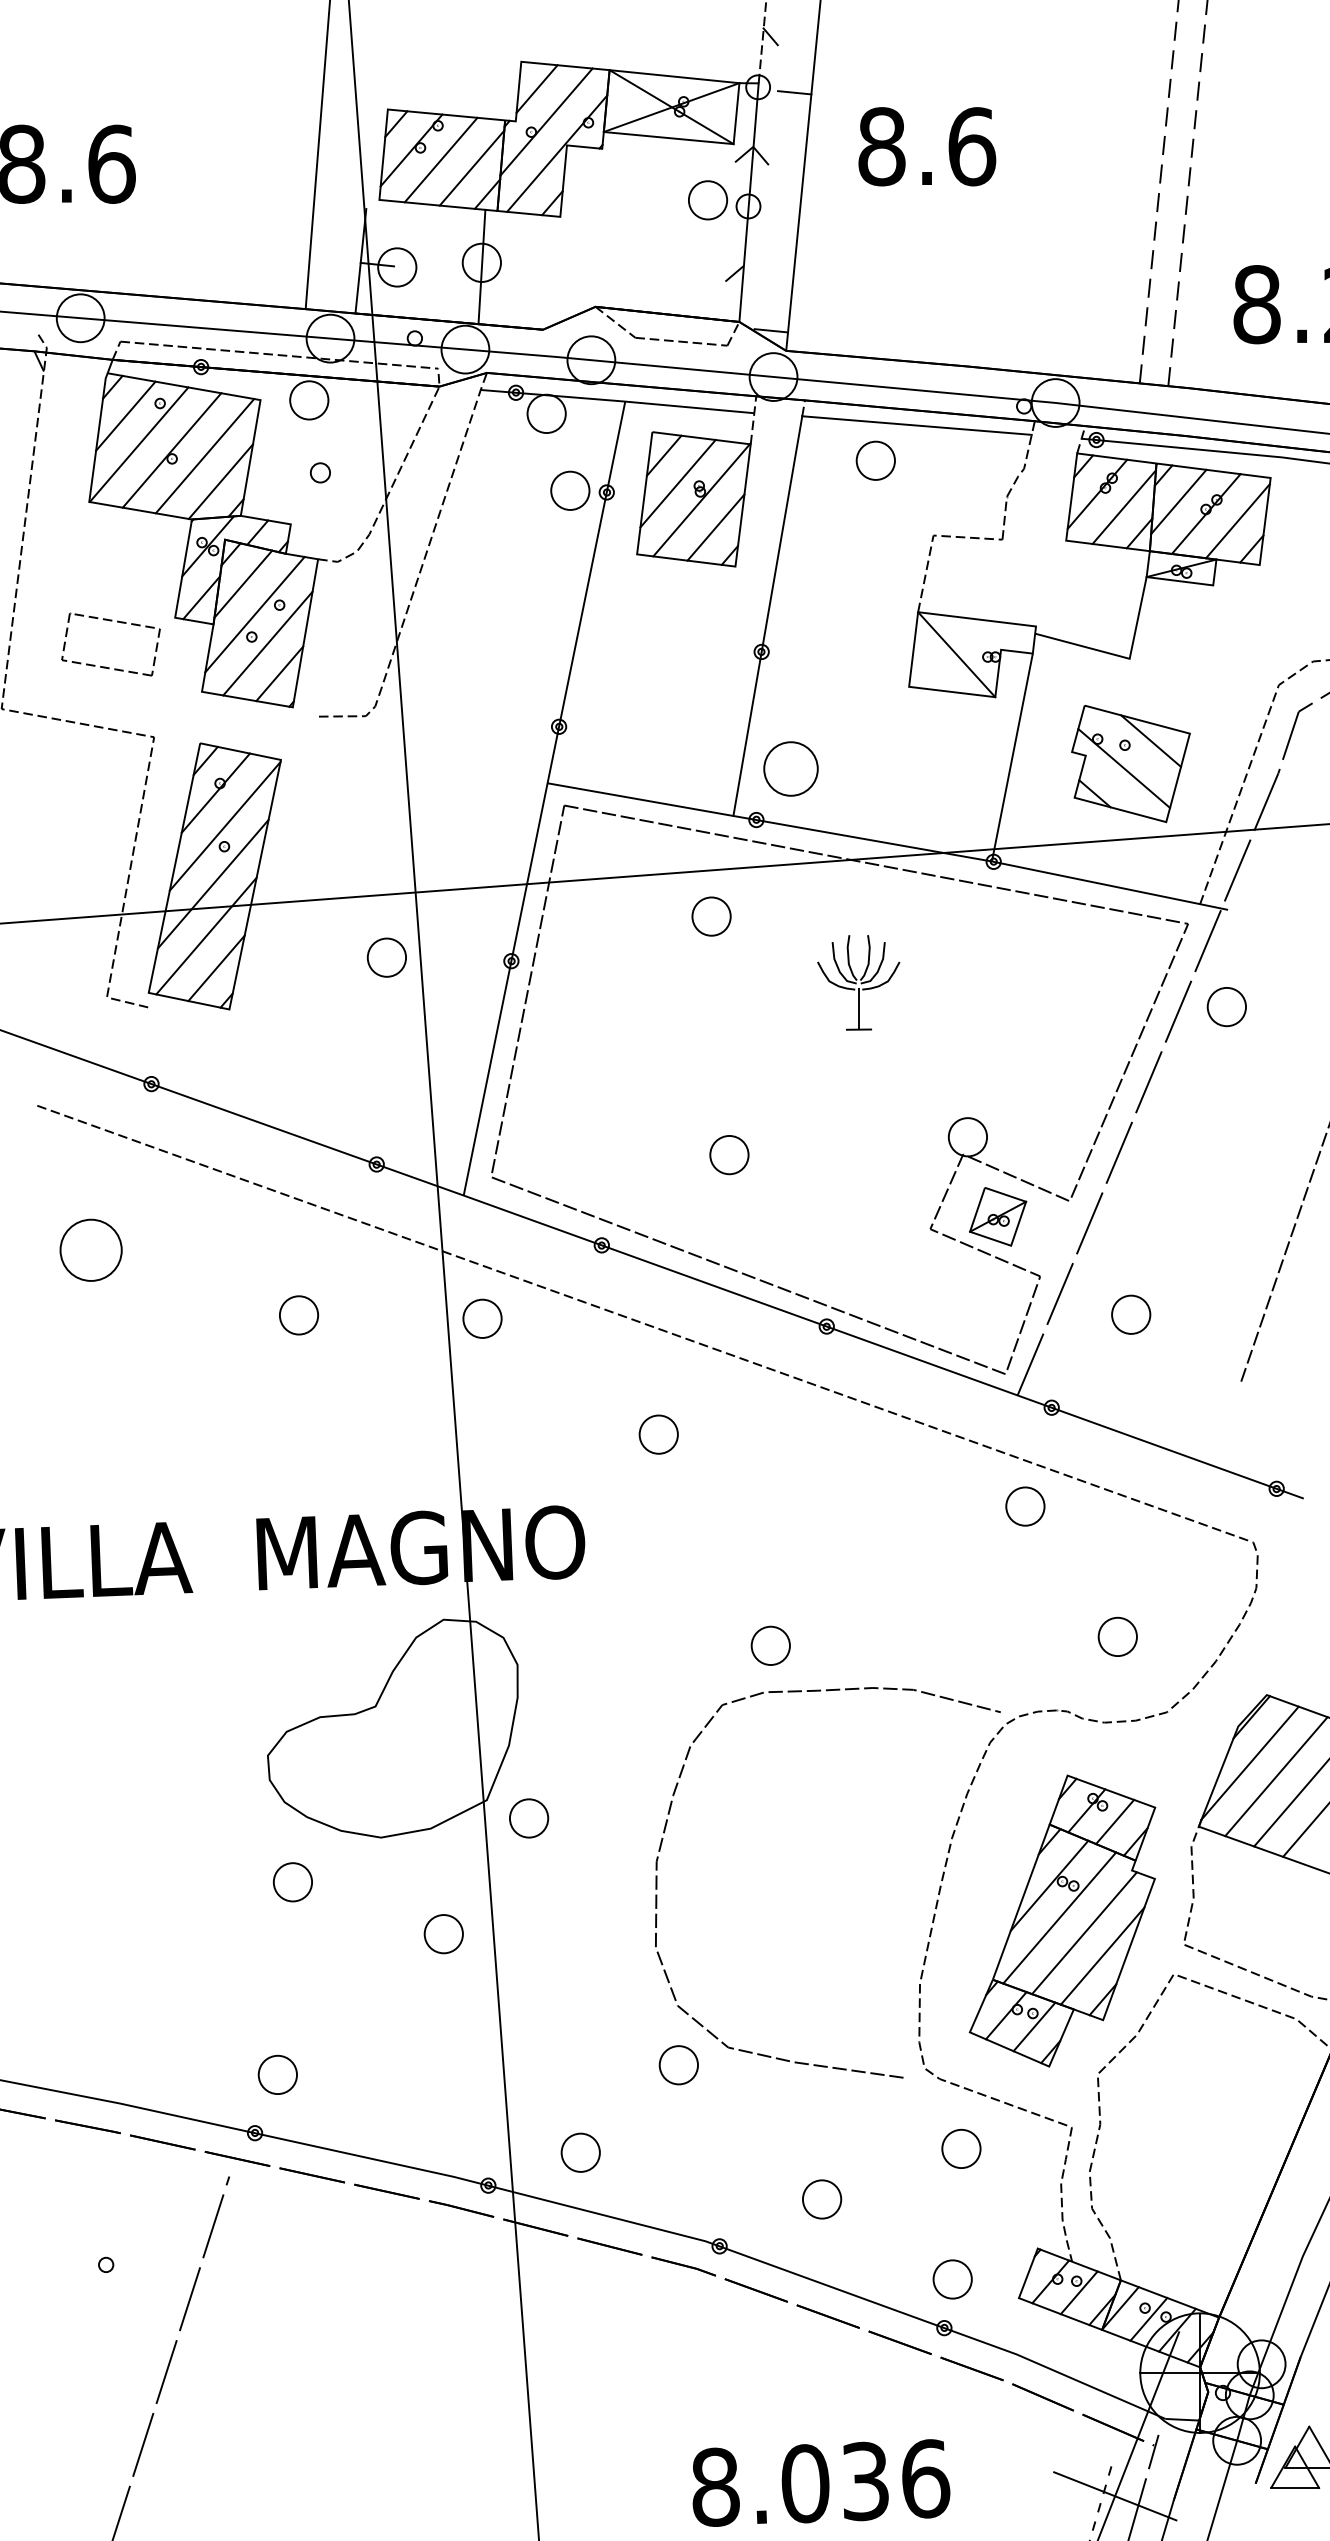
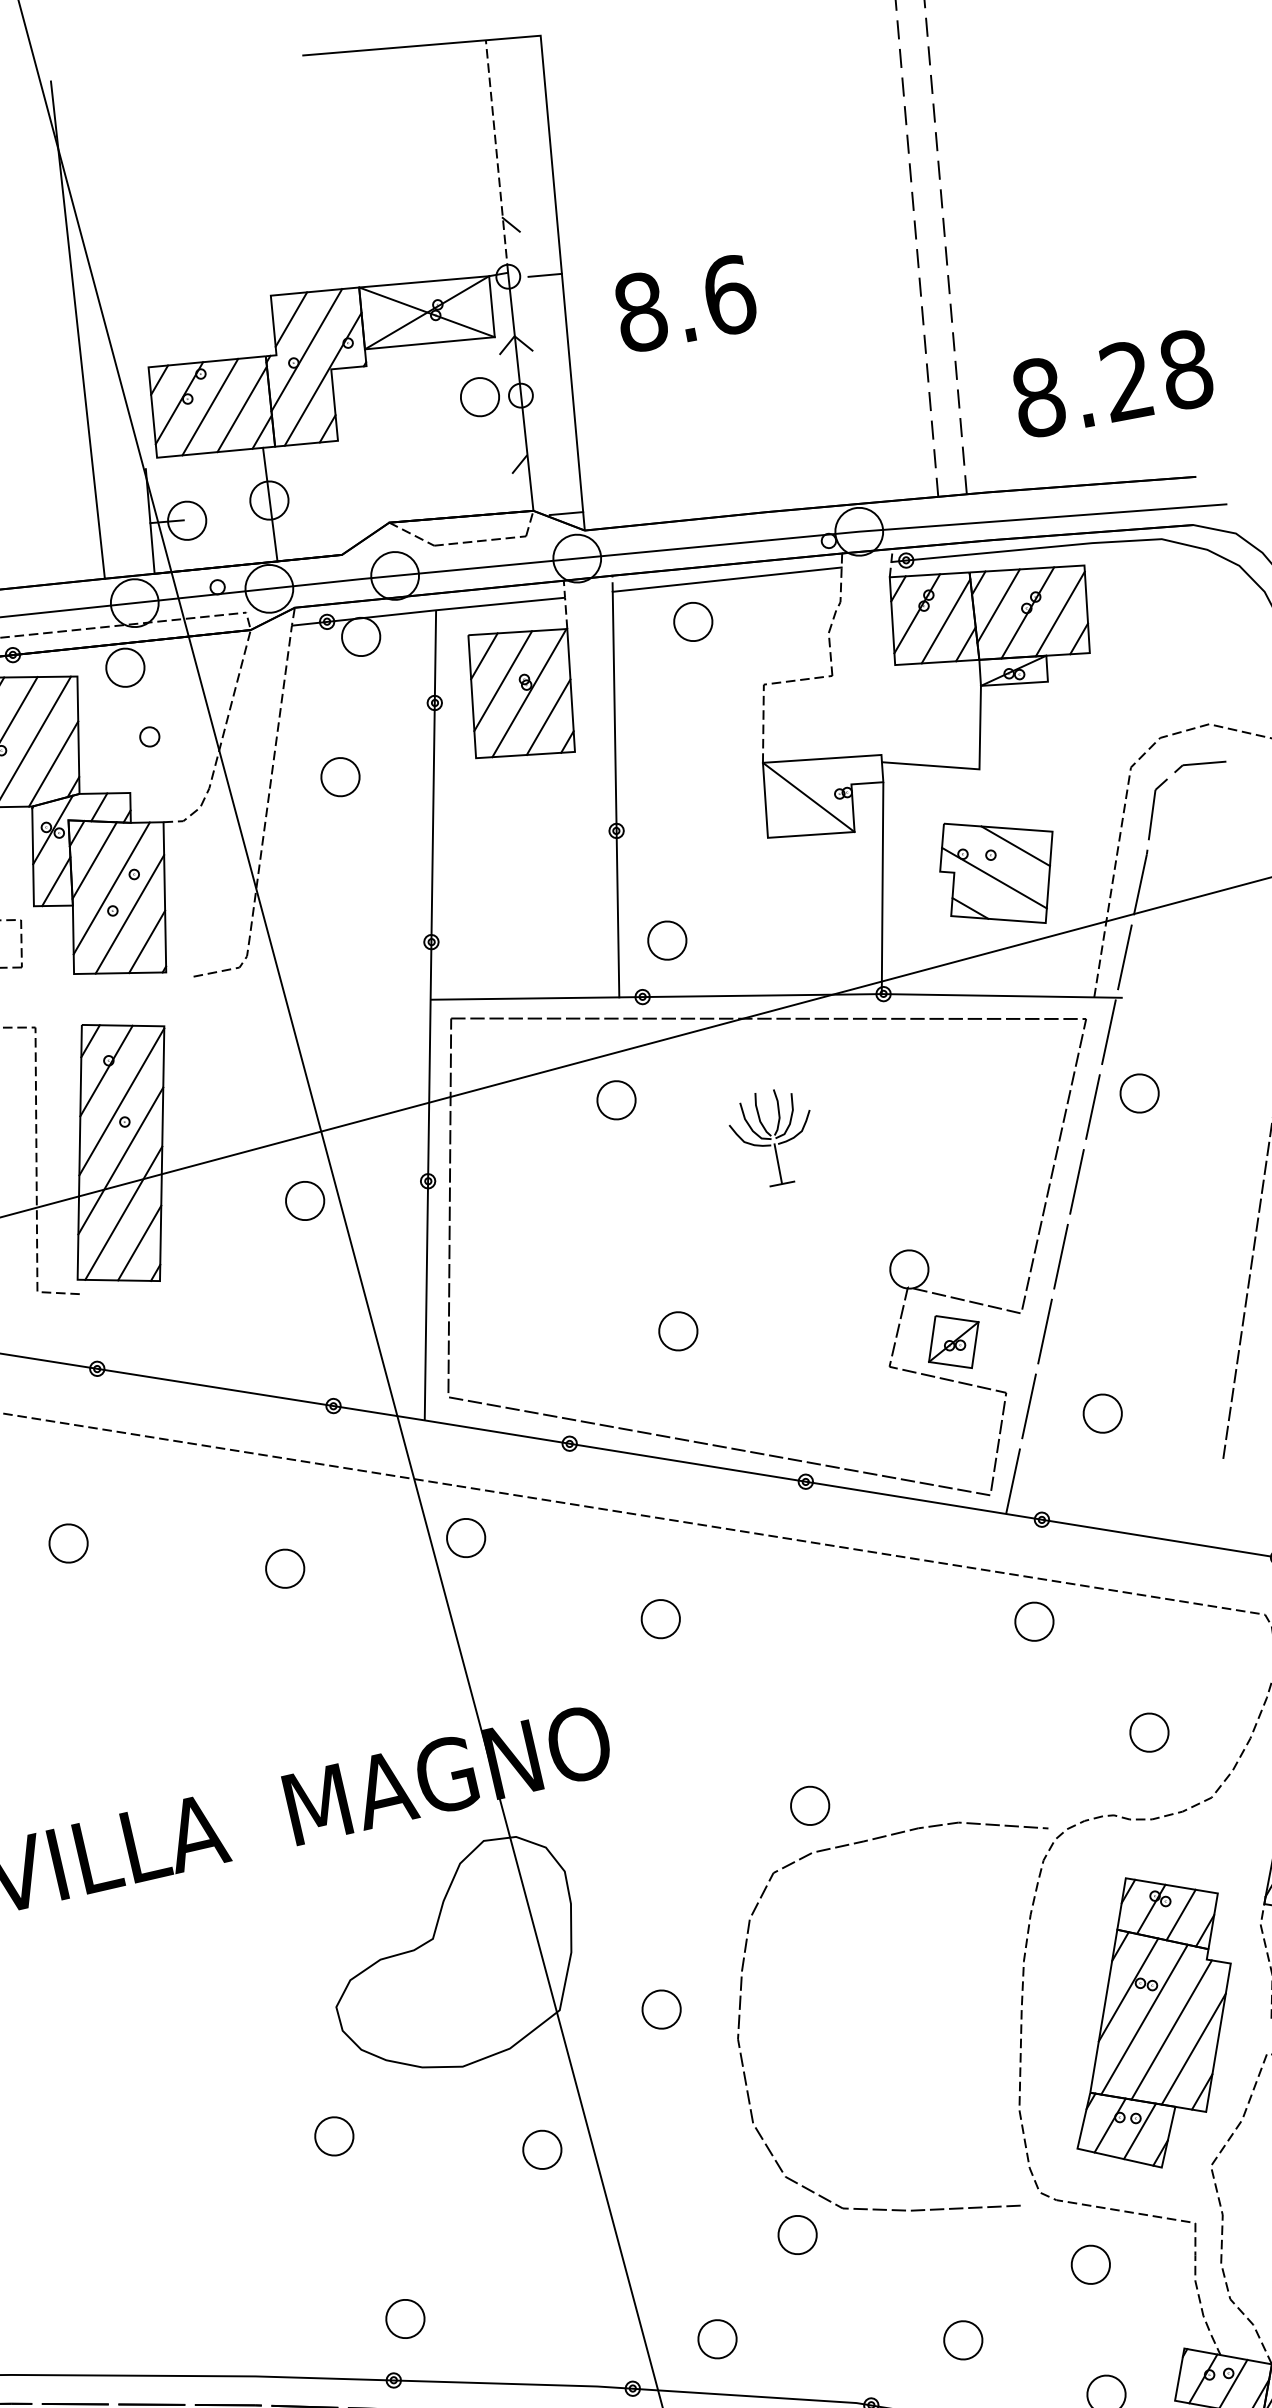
part: (570, 490) -> (340, 776), moved
part: (791, 769) -> (667, 940), size x0.71
part: (90, 1250) -> (68, 1543), size x0.62
part: (529, 1818) -> (662, 2009), moved
part: (292, 1882) -> (333, 2136), moved

